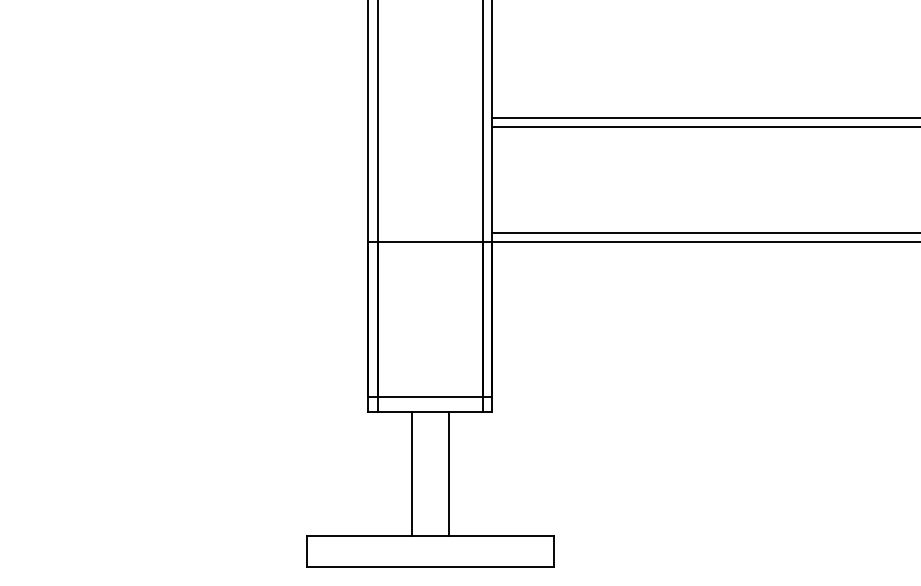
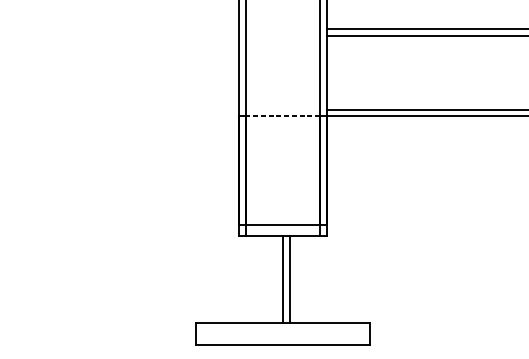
line: (430, 241) -> (283, 116), solid -> dashed
line: (411, 474) -> (289, 279), moved
line: (449, 474) -> (283, 279), moved

